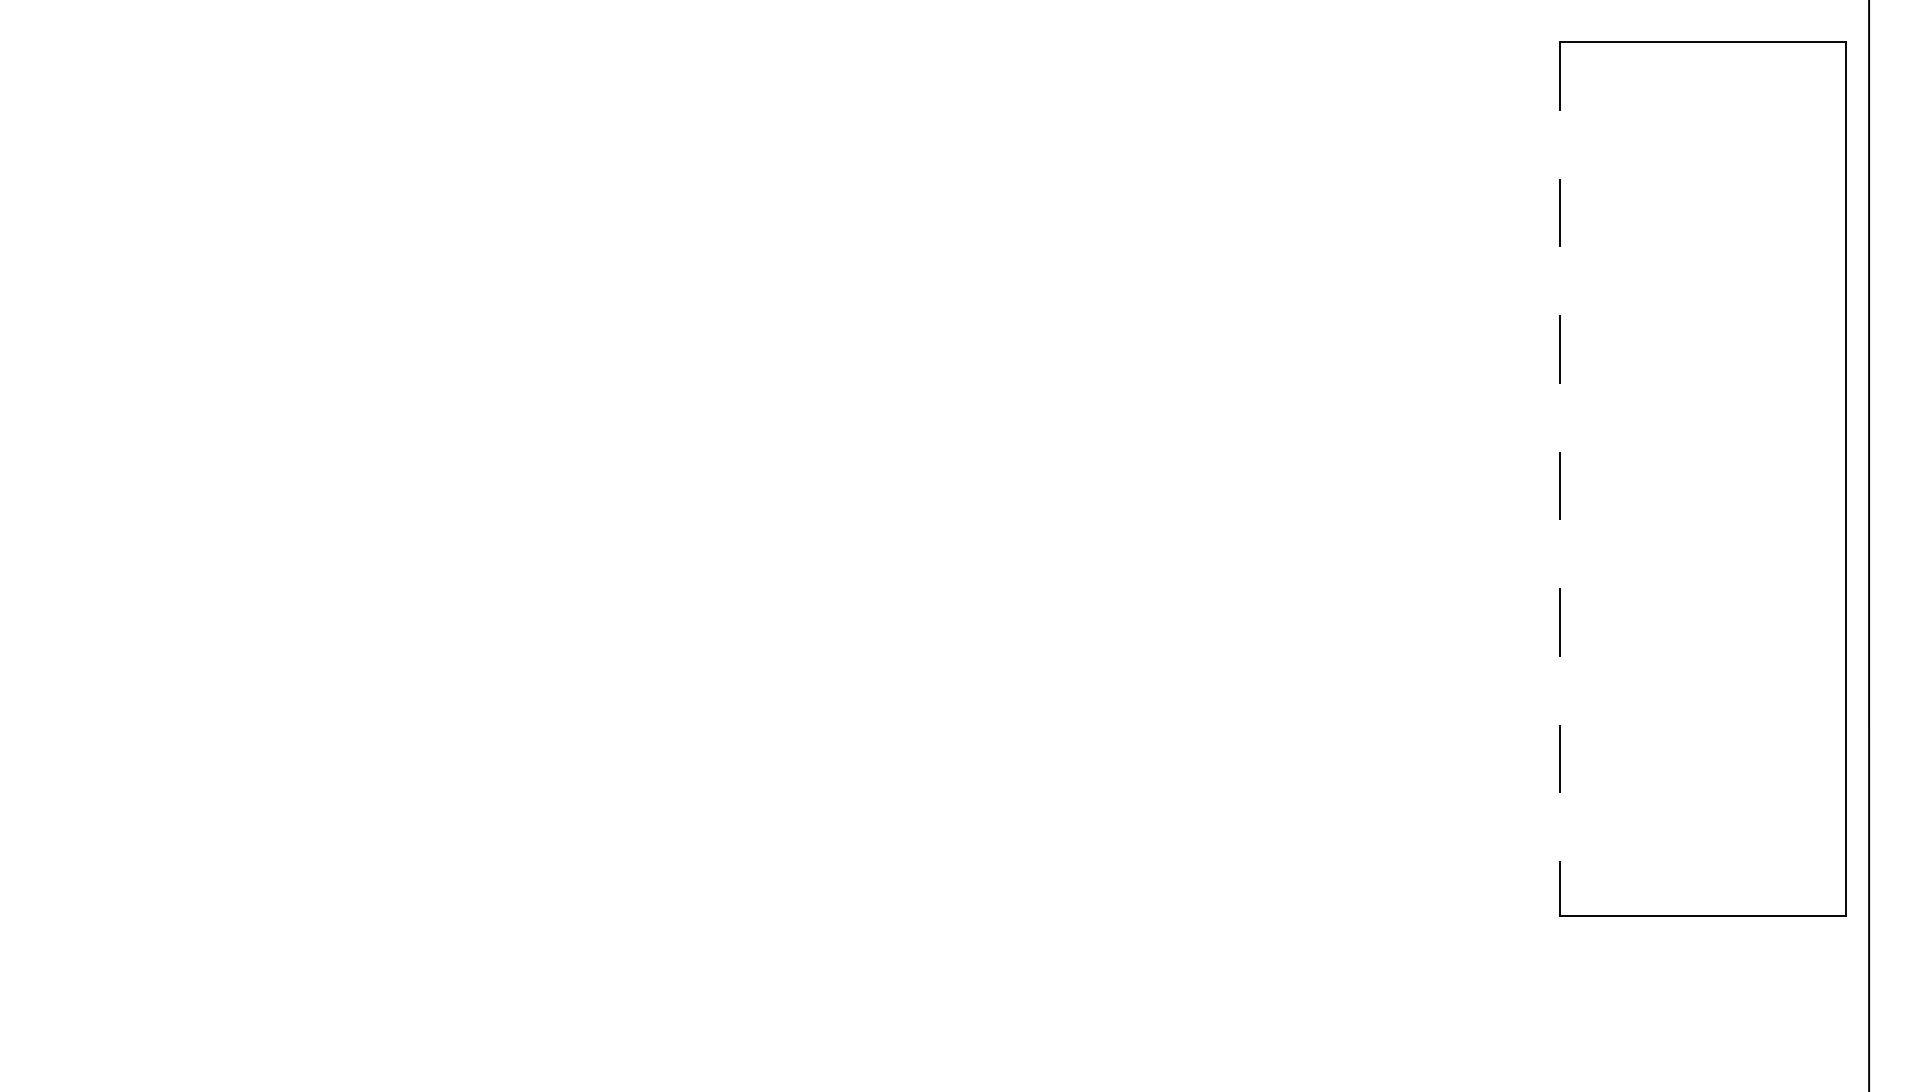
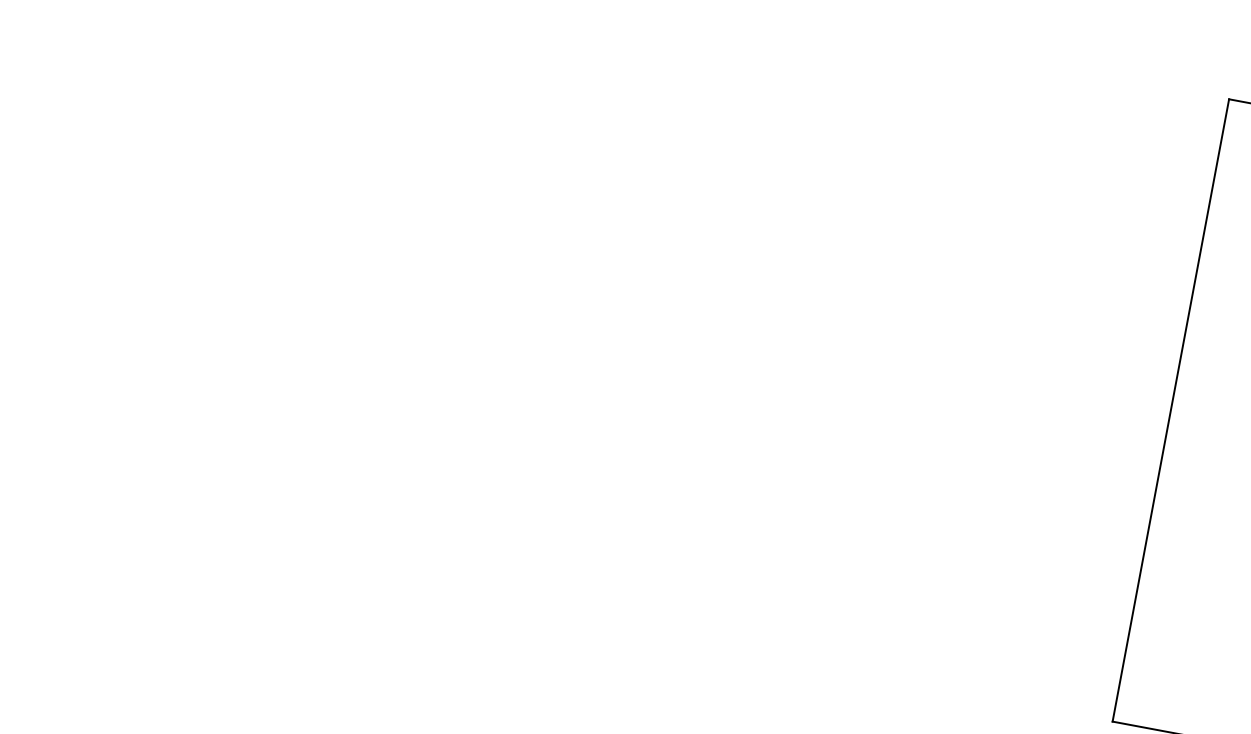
line: (1559, 479) -> (1170, 410), dashed -> solid

